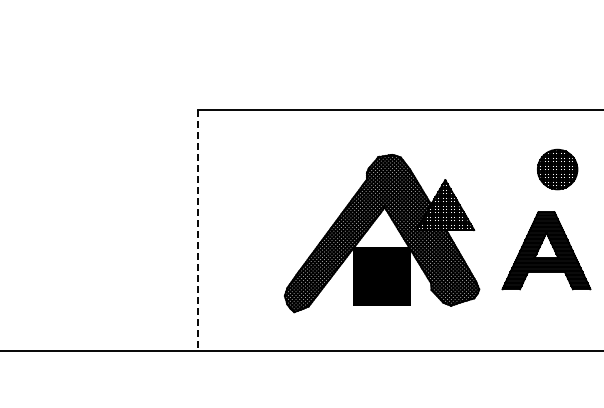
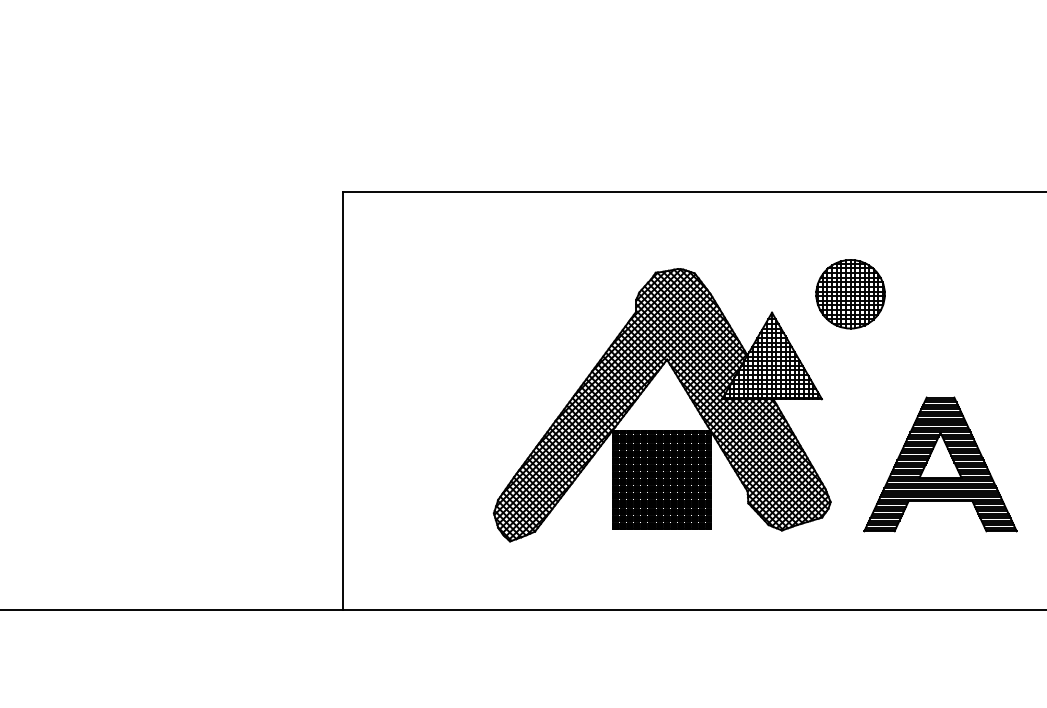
part: (557, 169) -> (850, 294), moved
line: (198, 230) -> (344, 399), dashed -> solid
part: (546, 250) -> (940, 464), moved

